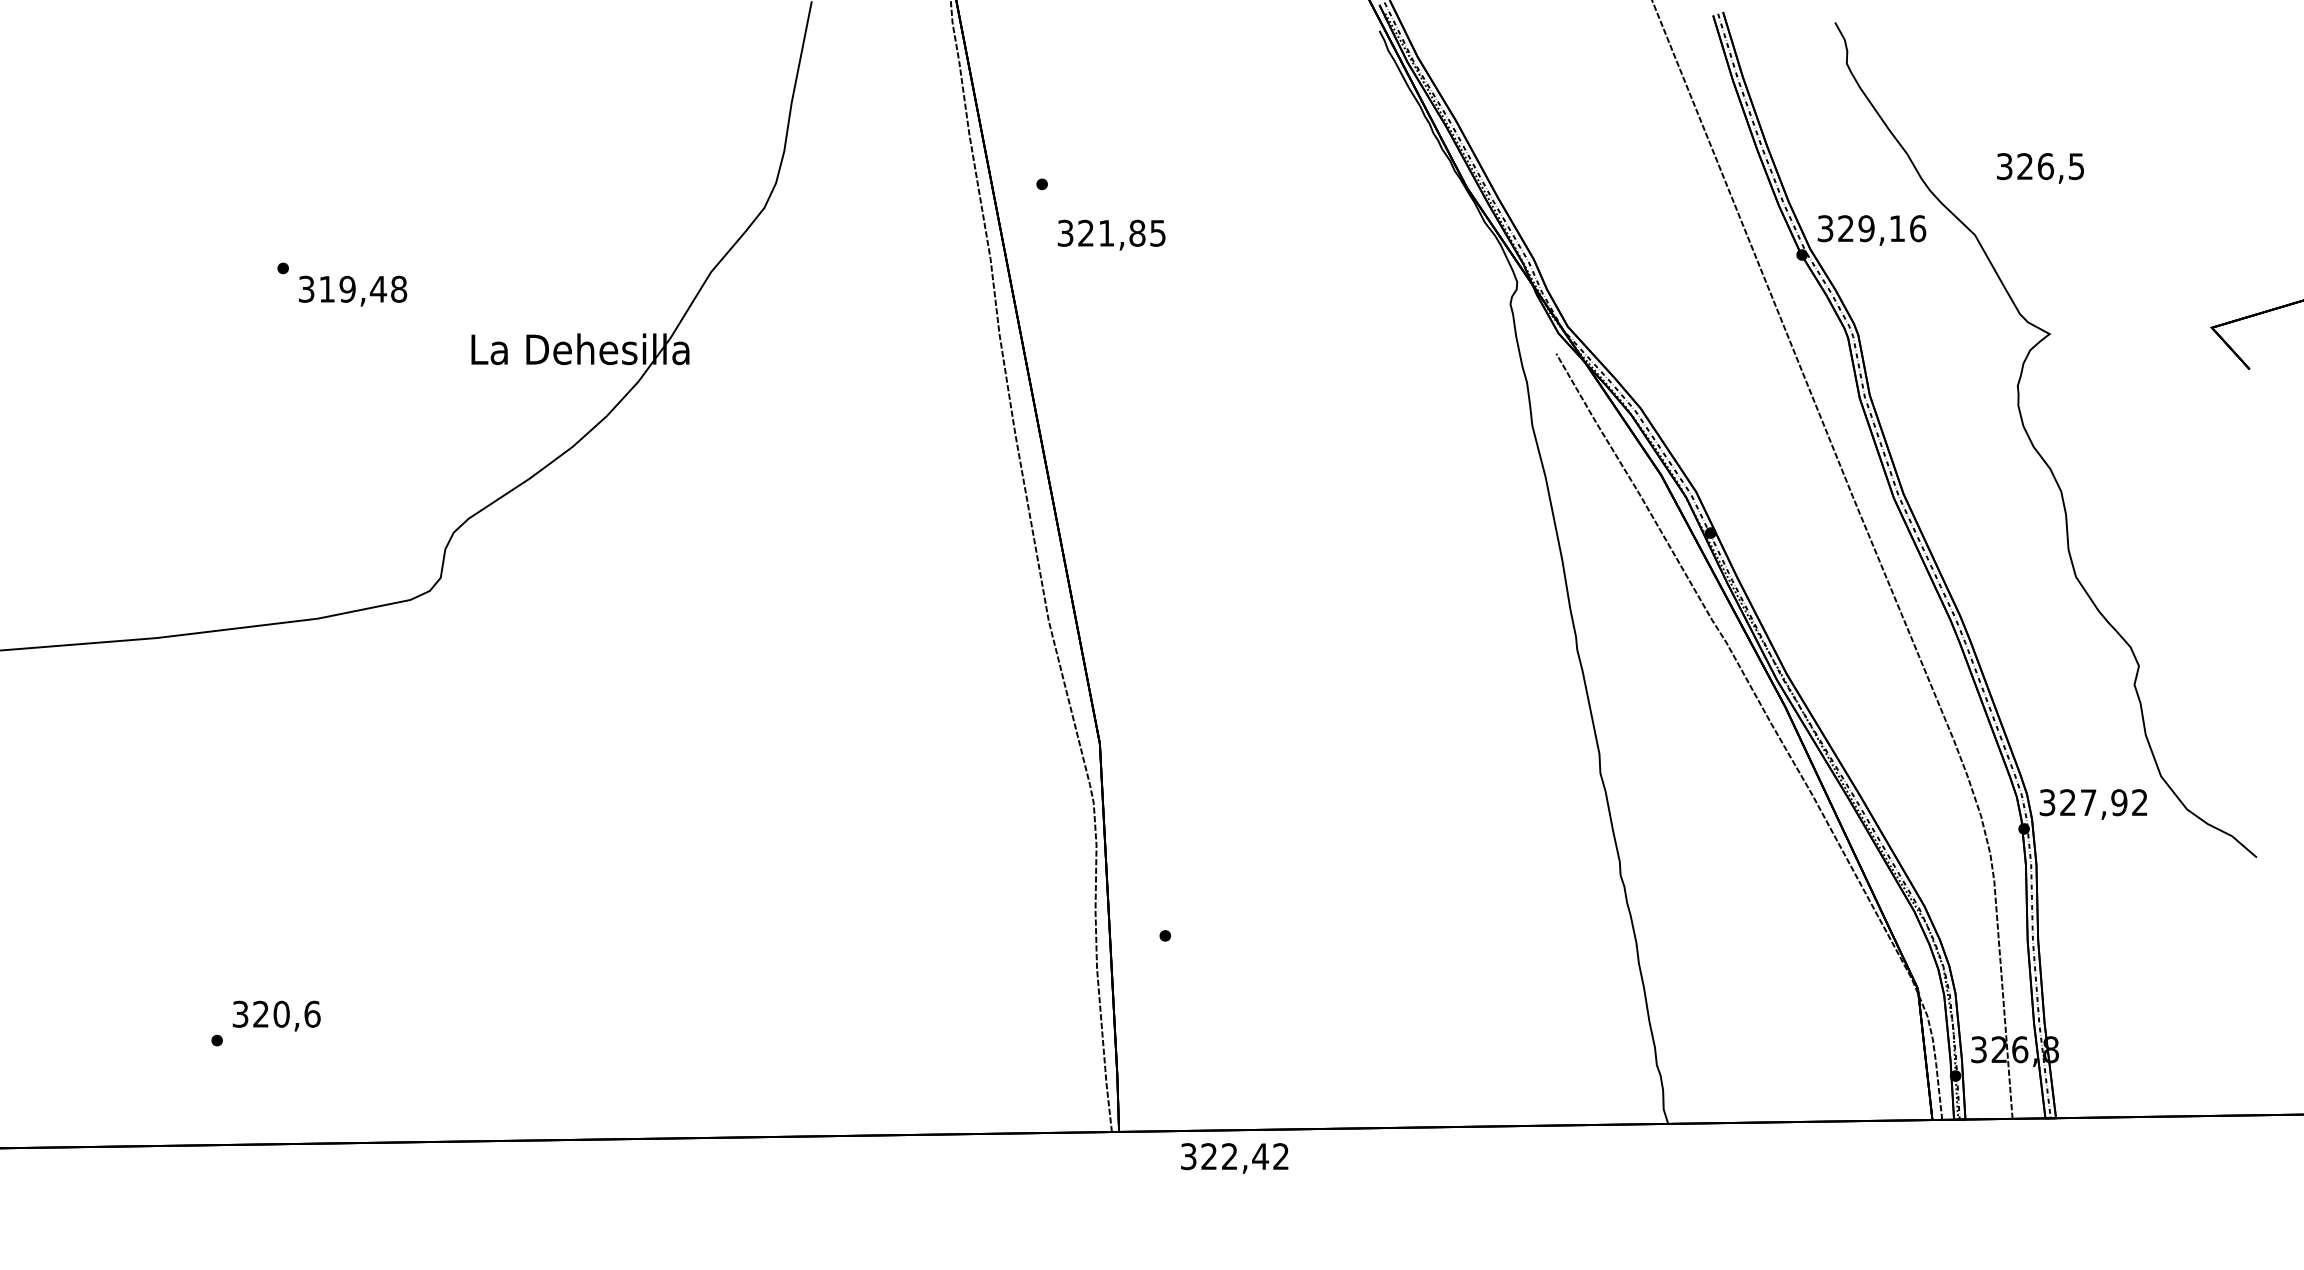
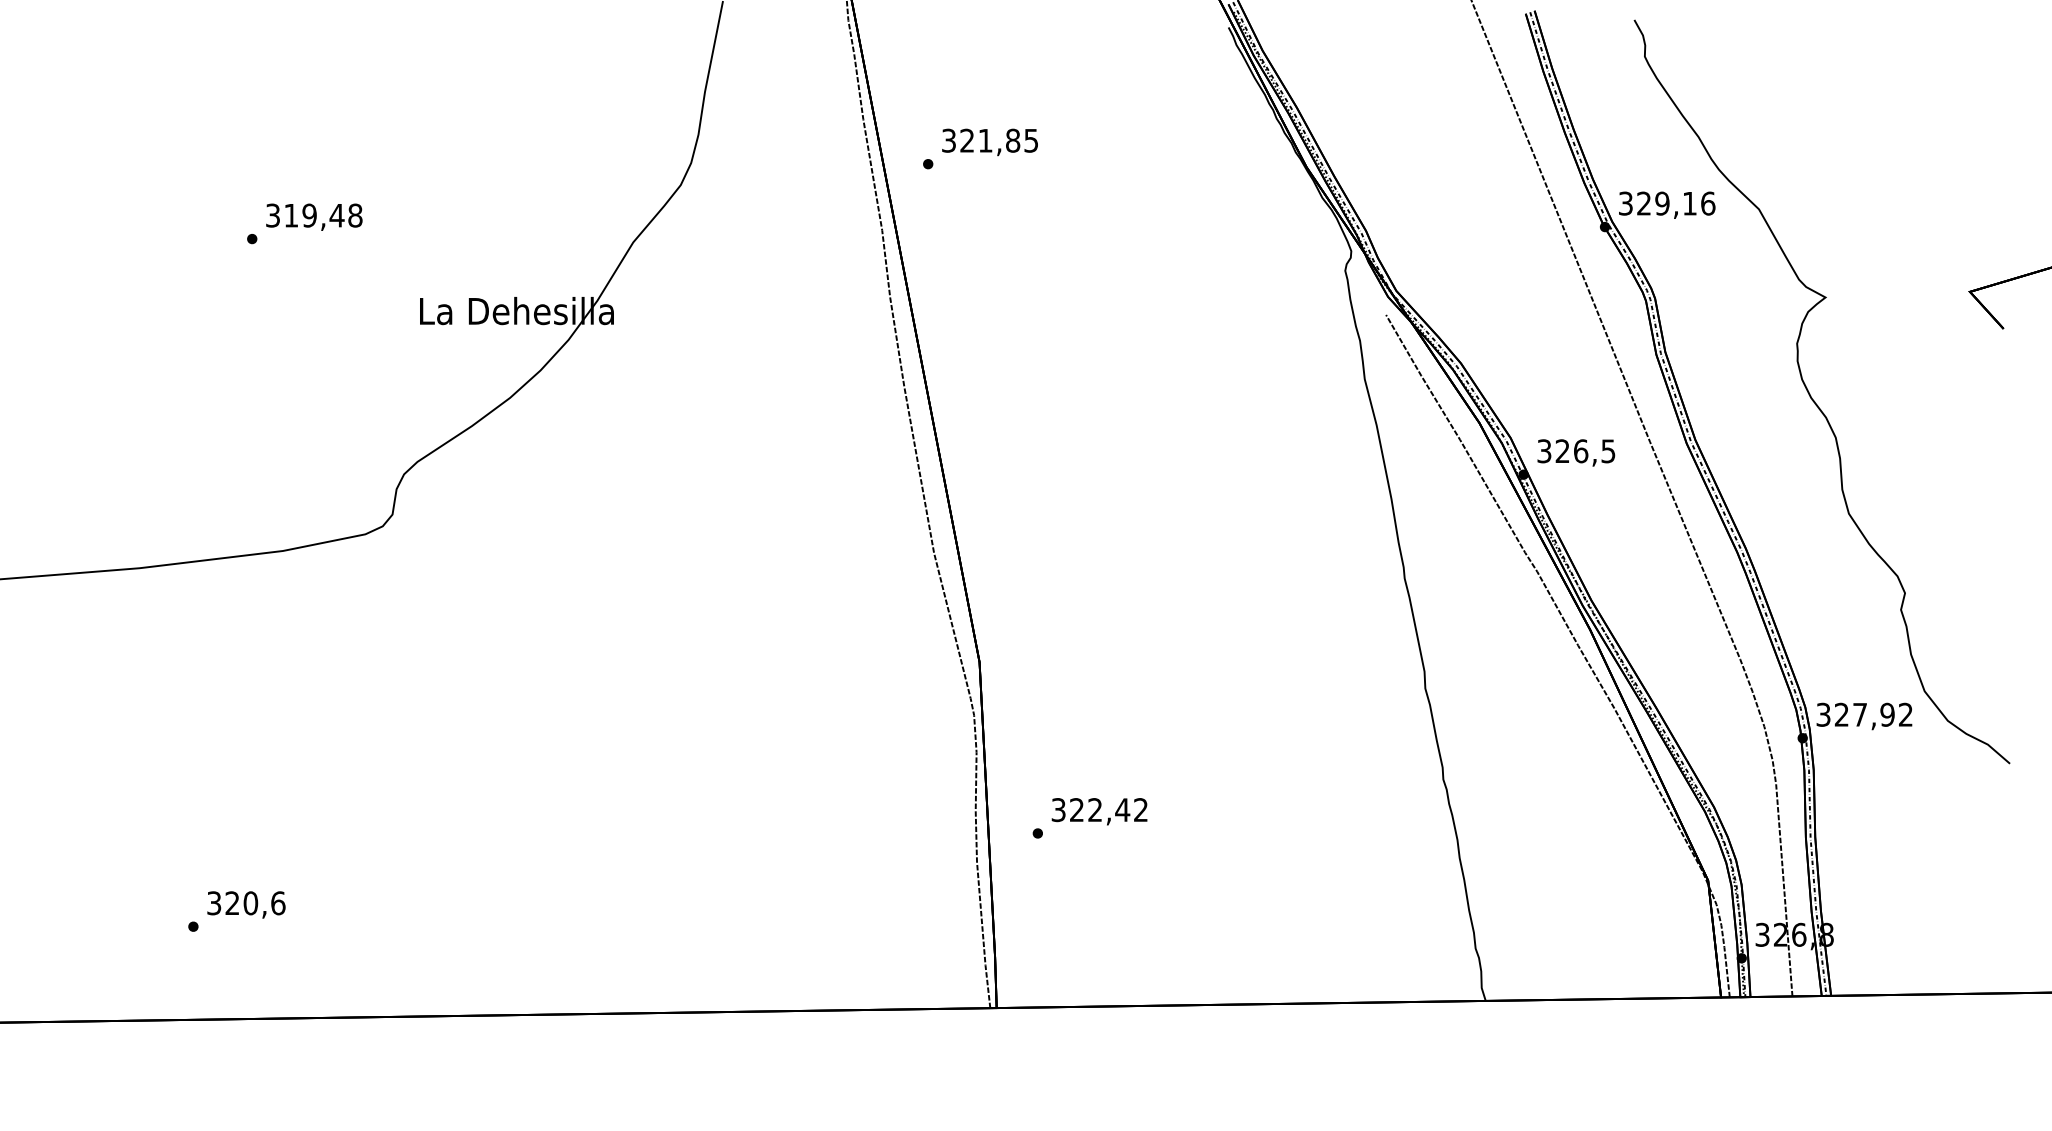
text: (2040, 167) -> (1576, 452), moved
text: (1111, 235) -> (989, 142), moved
text: (353, 290) -> (314, 216), moved
text: (1234, 1158) -> (1099, 811), moved

